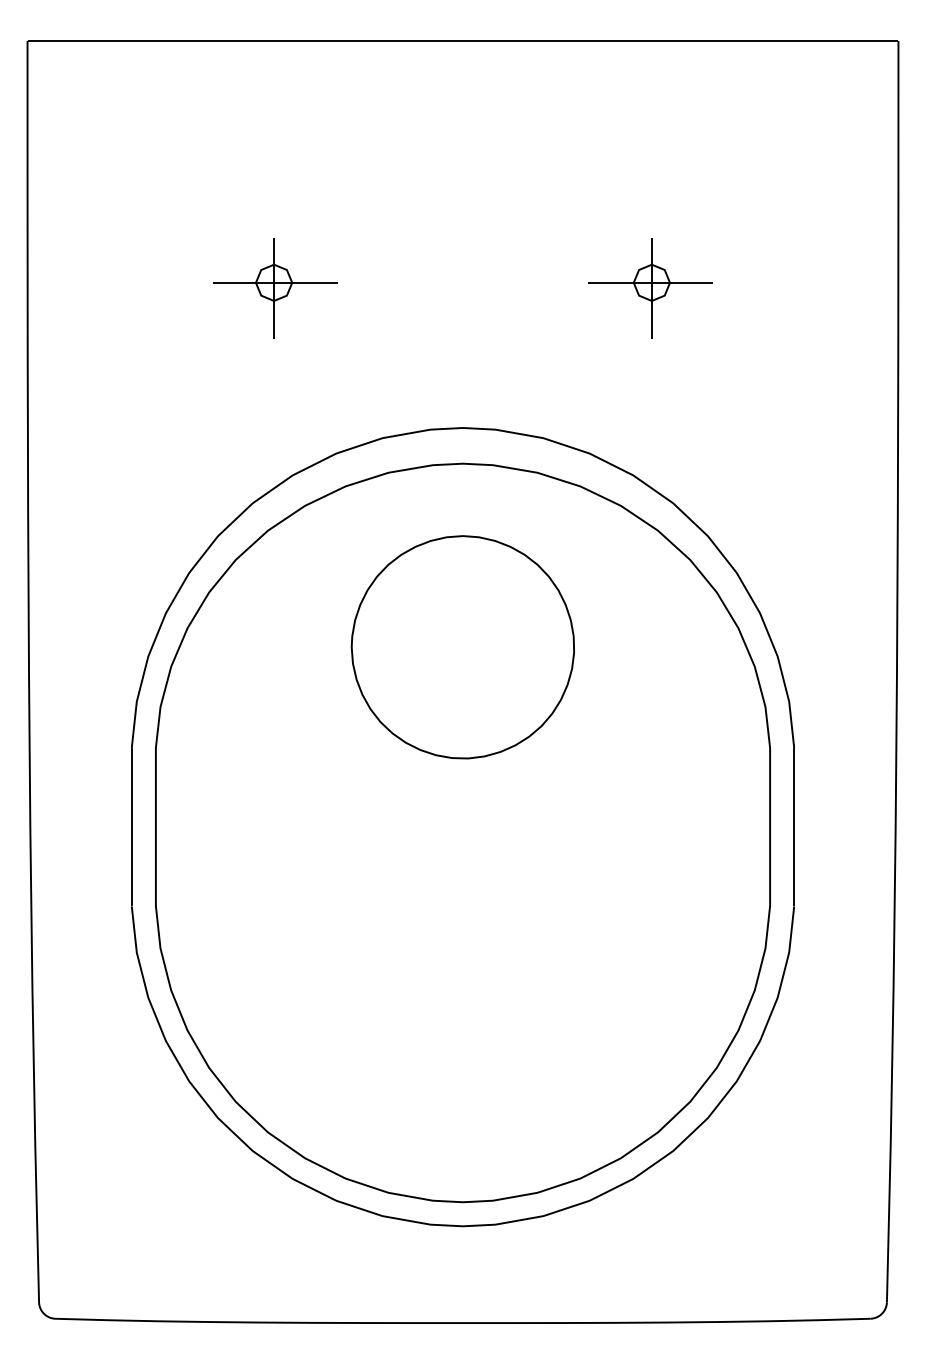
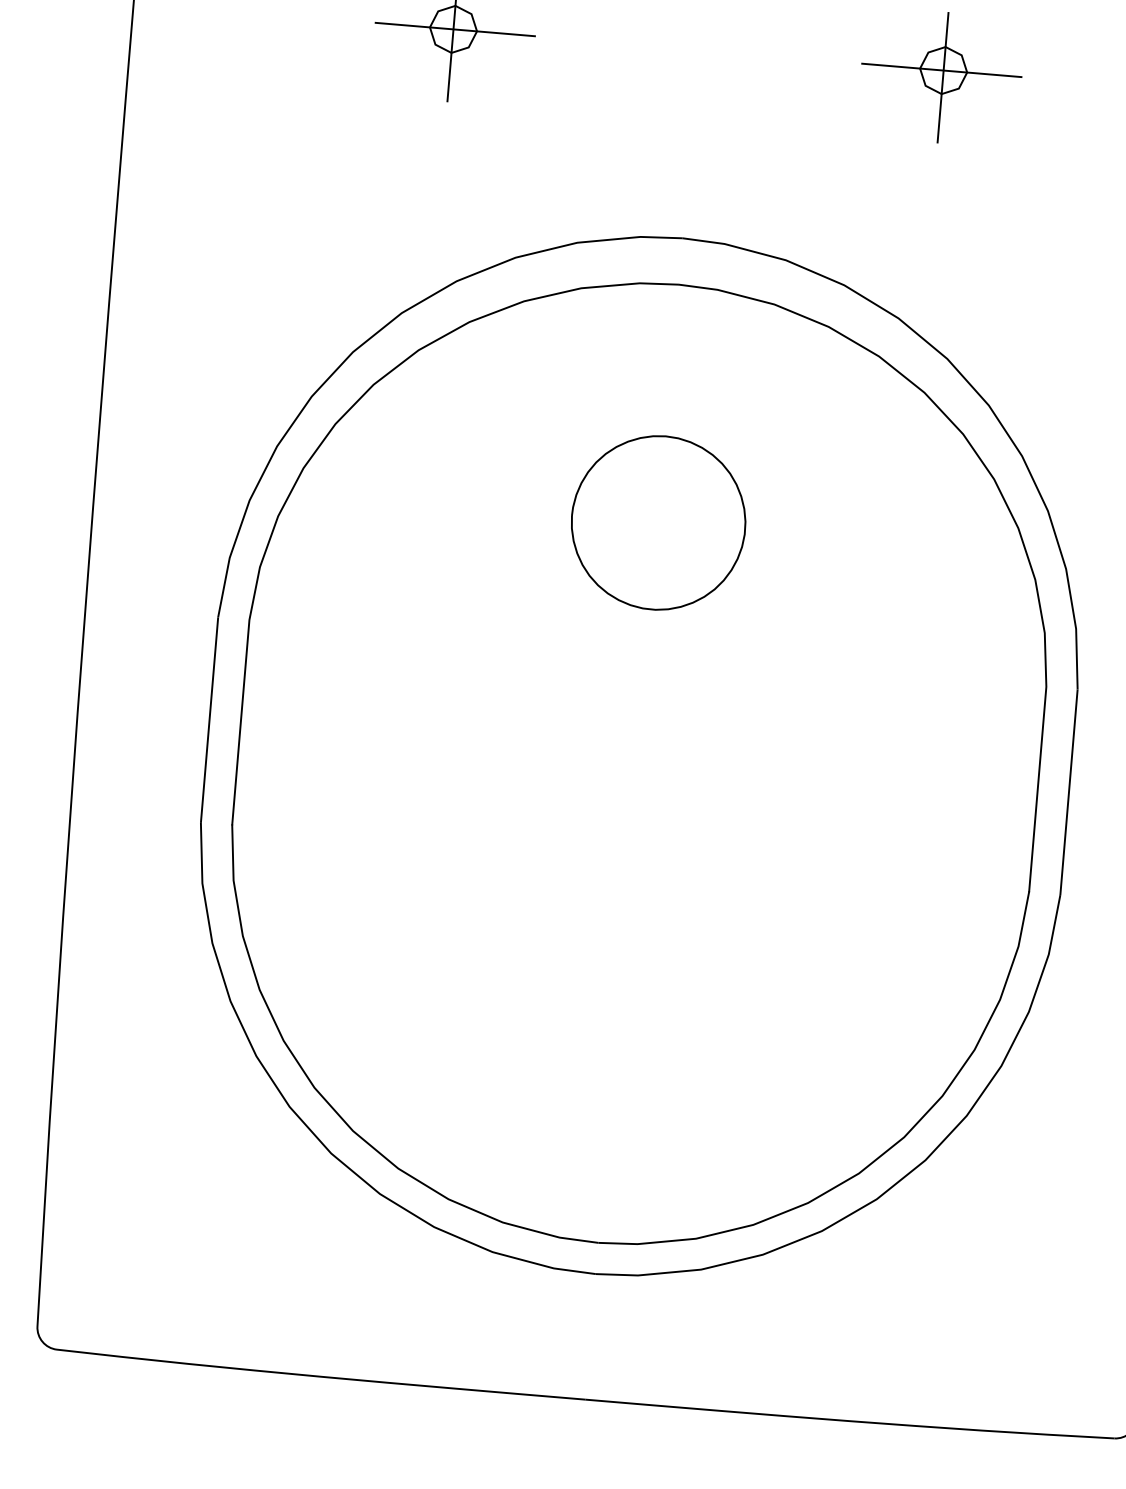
part: (462, 647) -> (658, 523), size x0.6

